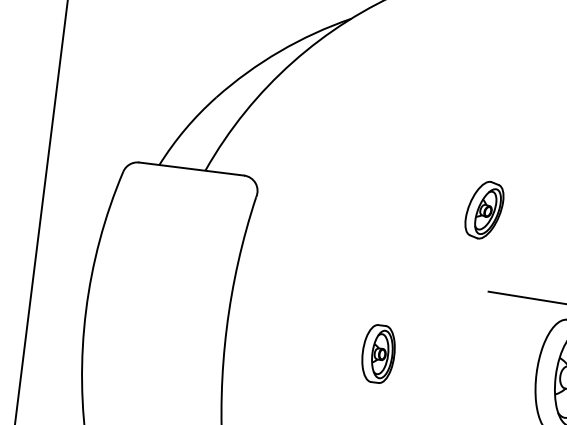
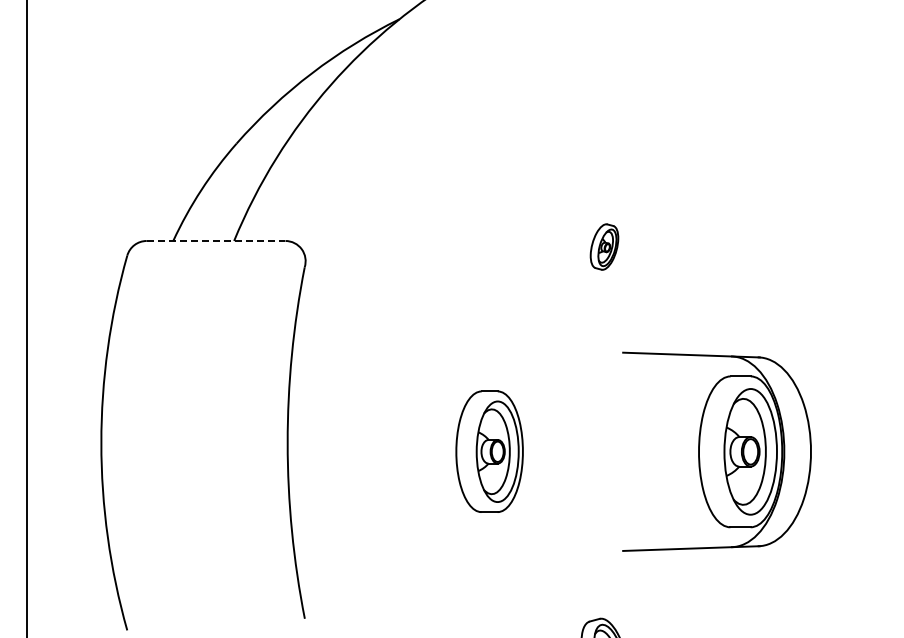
line: (192, 168) -> (216, 240), solid -> dashed
part: (484, 209) -> (604, 246), size x0.6
part: (378, 353) -> (489, 451), size x1.6

